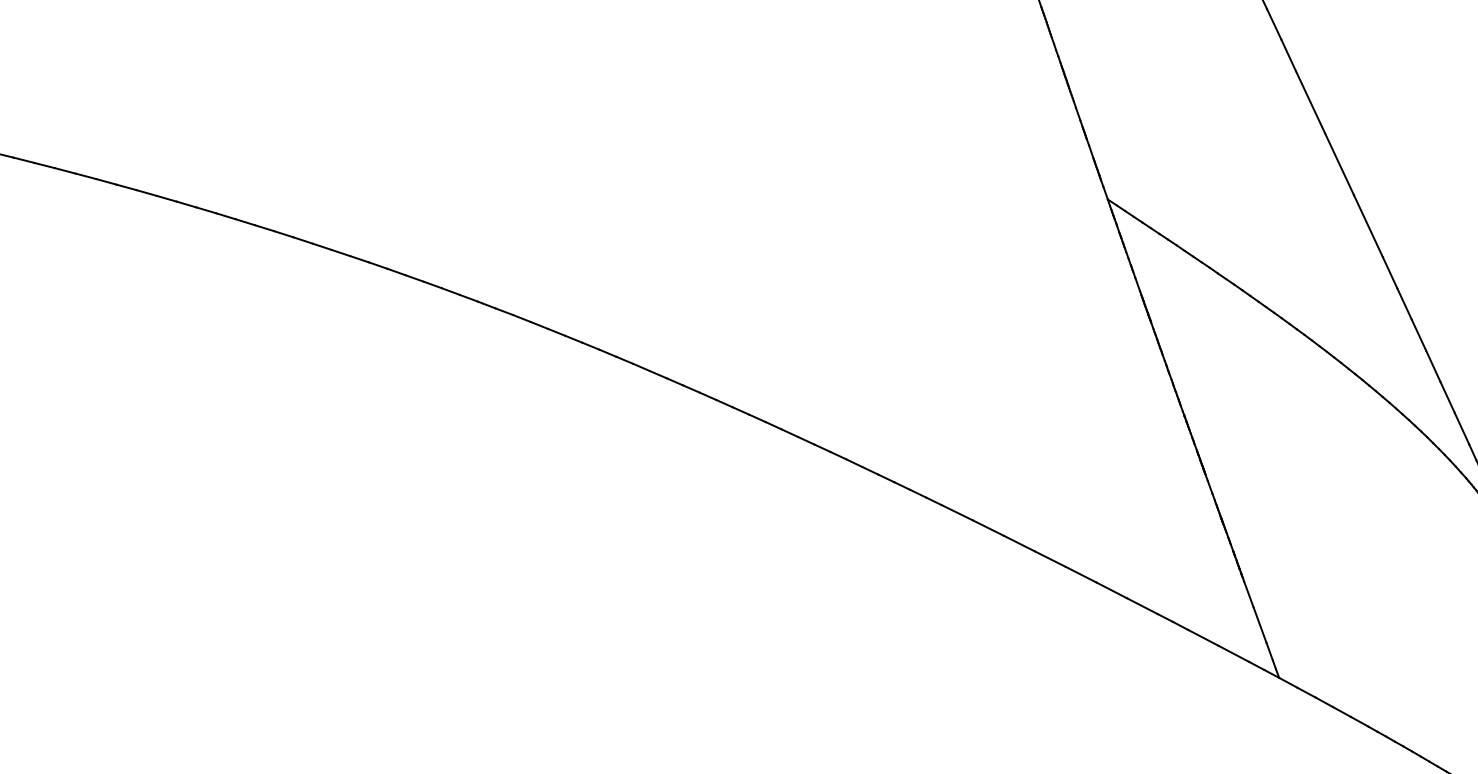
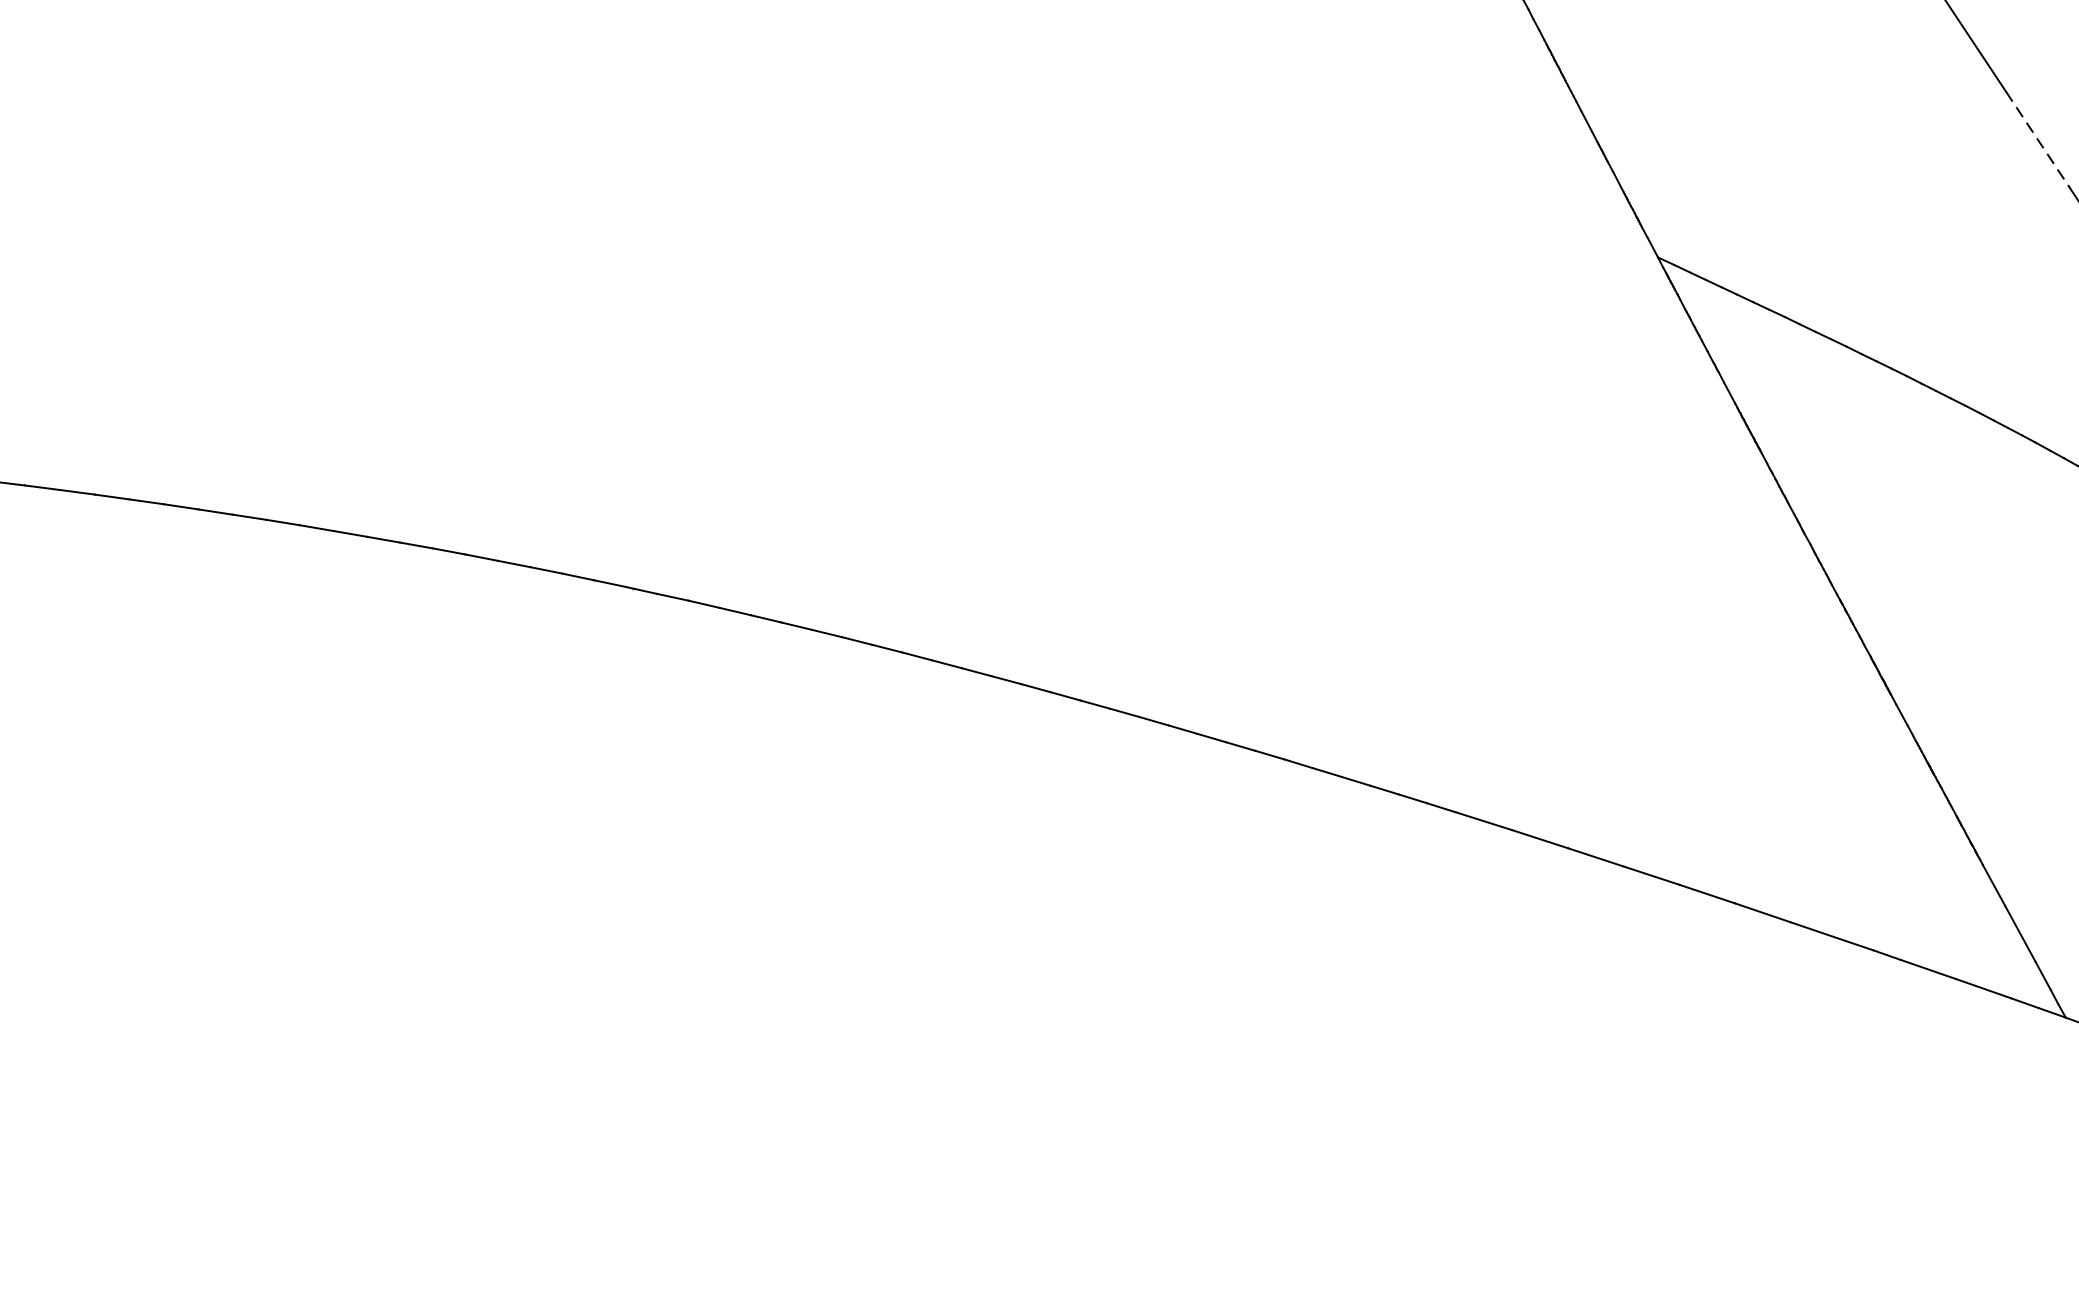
line: (1339, 164) -> (2038, 140), solid -> dashed

